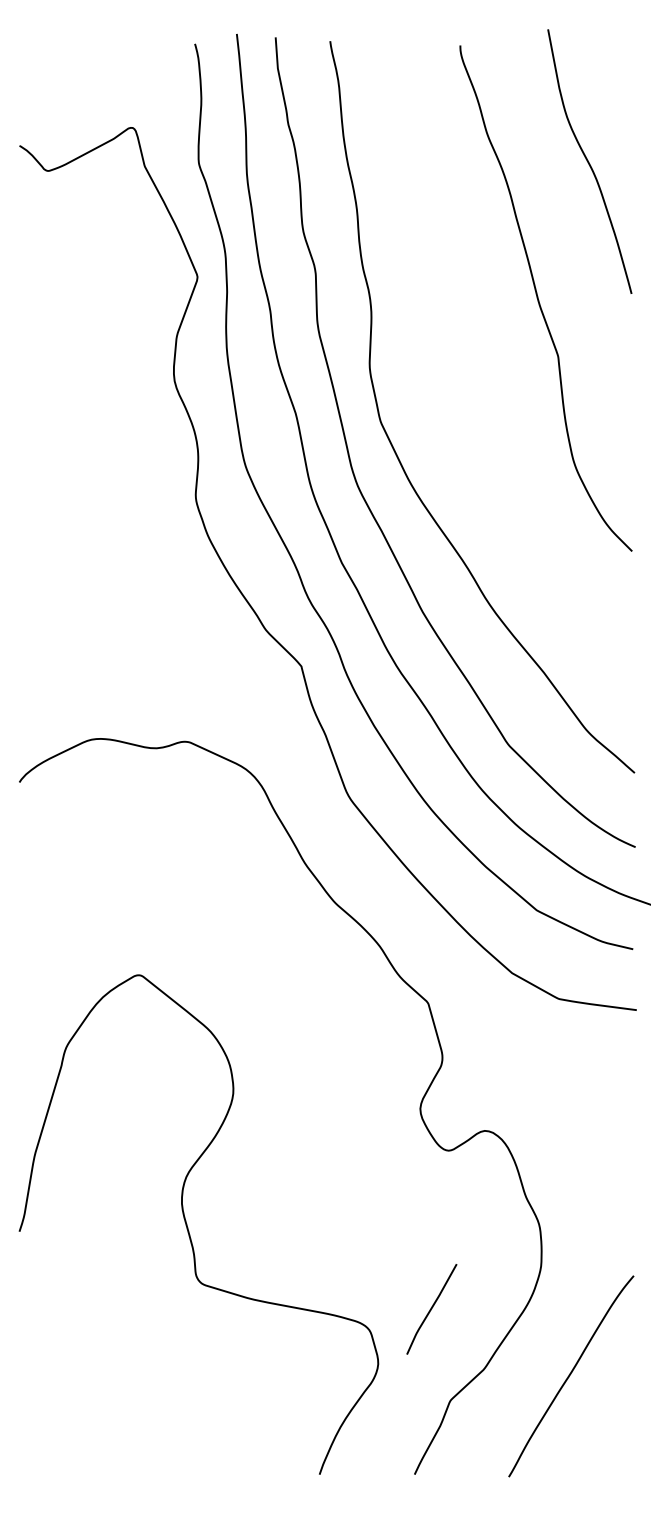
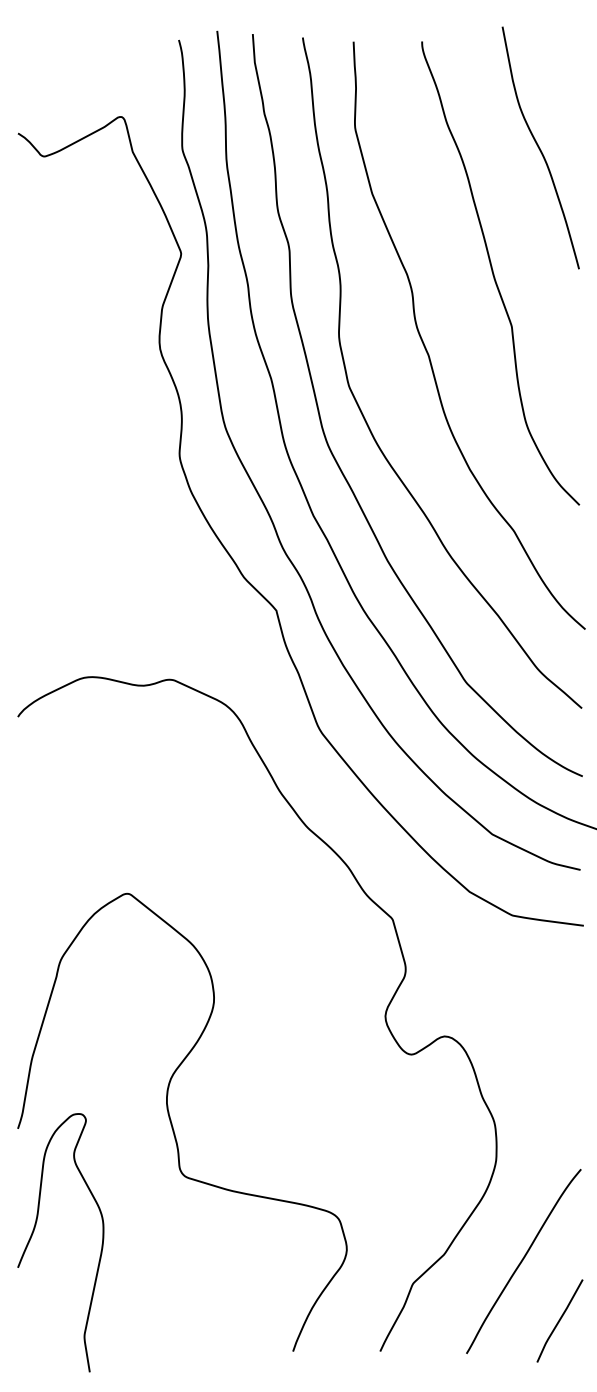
curve: (468, 386) -> (429, 354), added
curve: (431, 1308) -> (559, 1320), moved
curve: (37, 1343) -> (34, 1231), added

